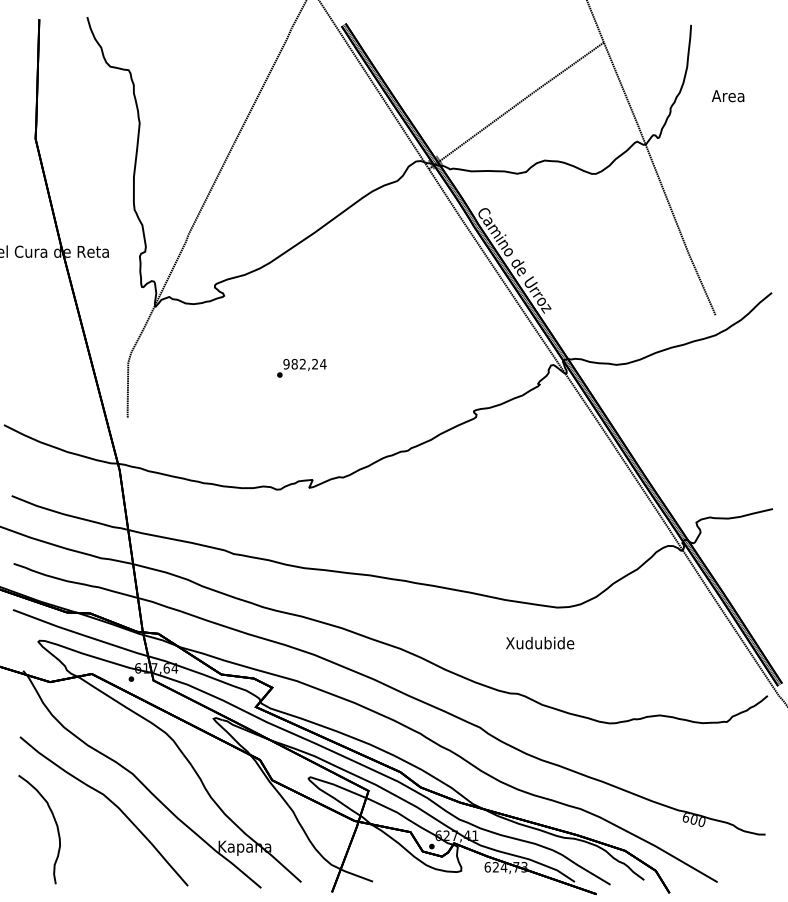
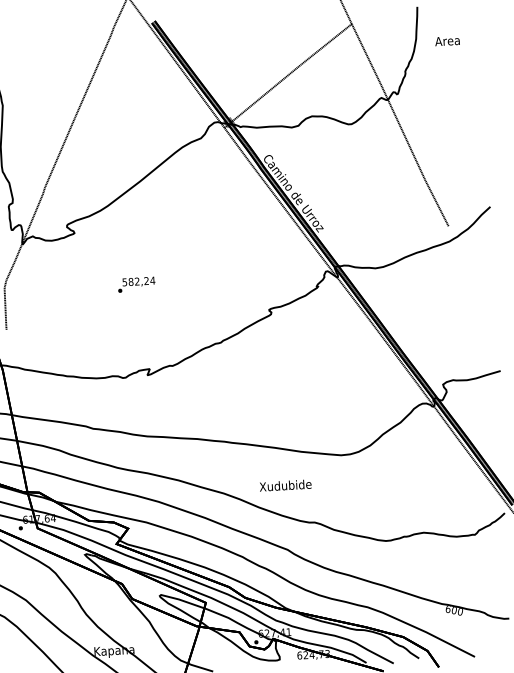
text: (727, 96) -> (447, 41), moved
text: (286, 363) -> (124, 281), 982,24 -> 582,24
text: (540, 642) -> (285, 485), moved

